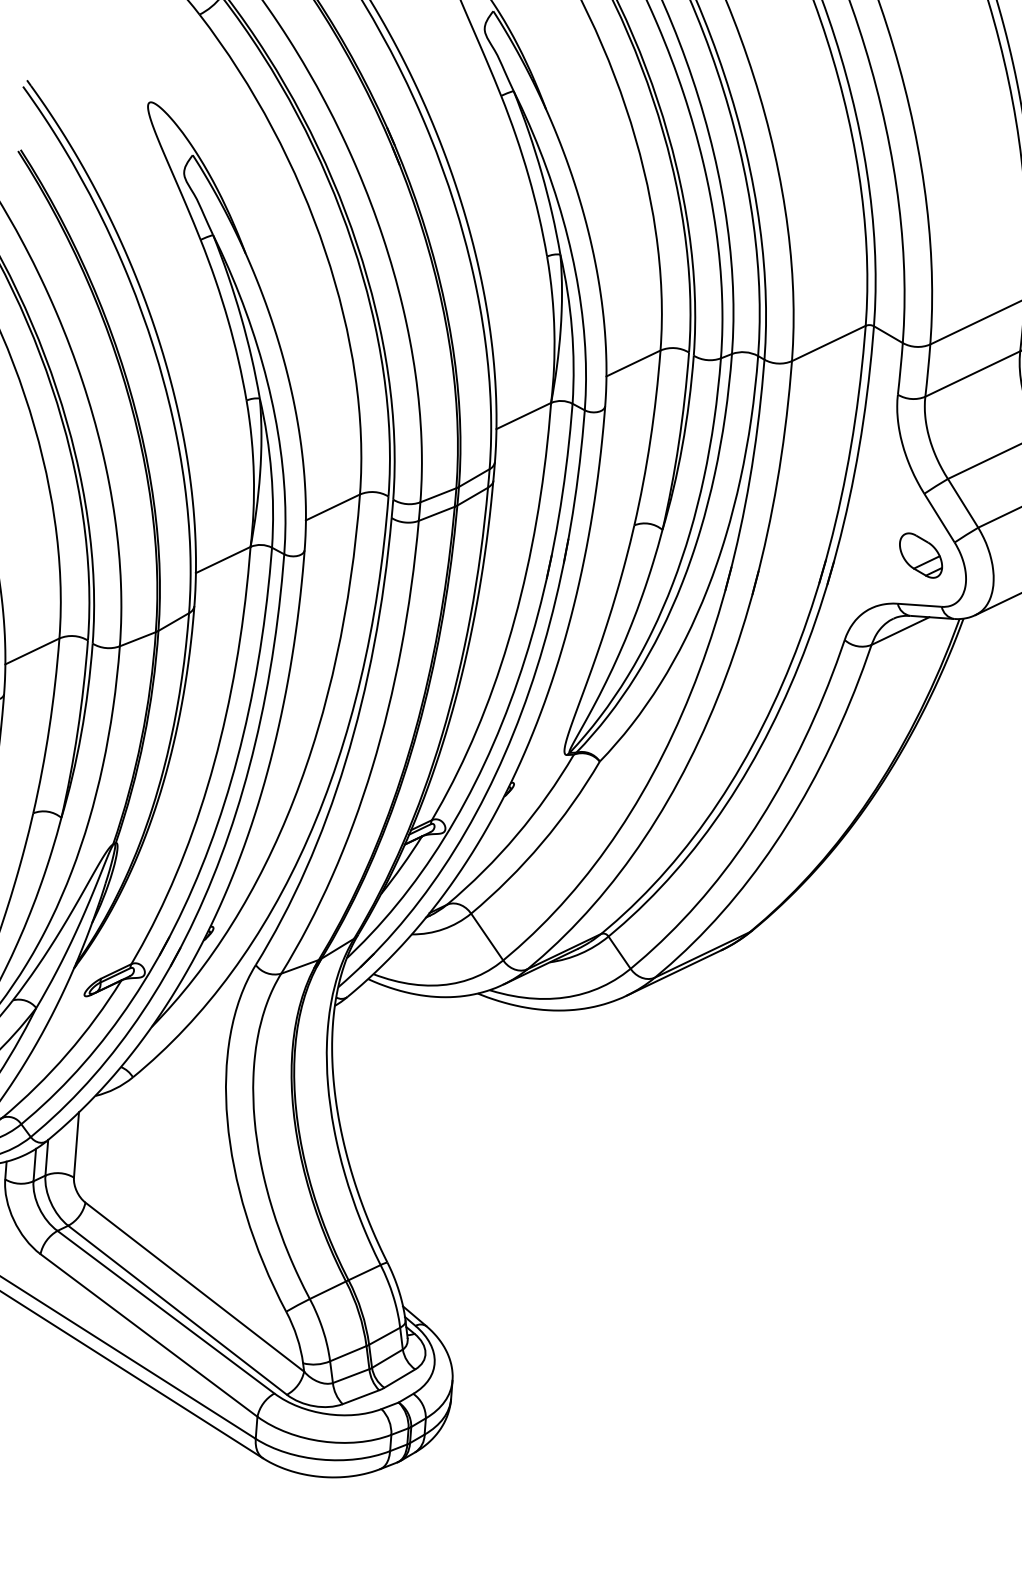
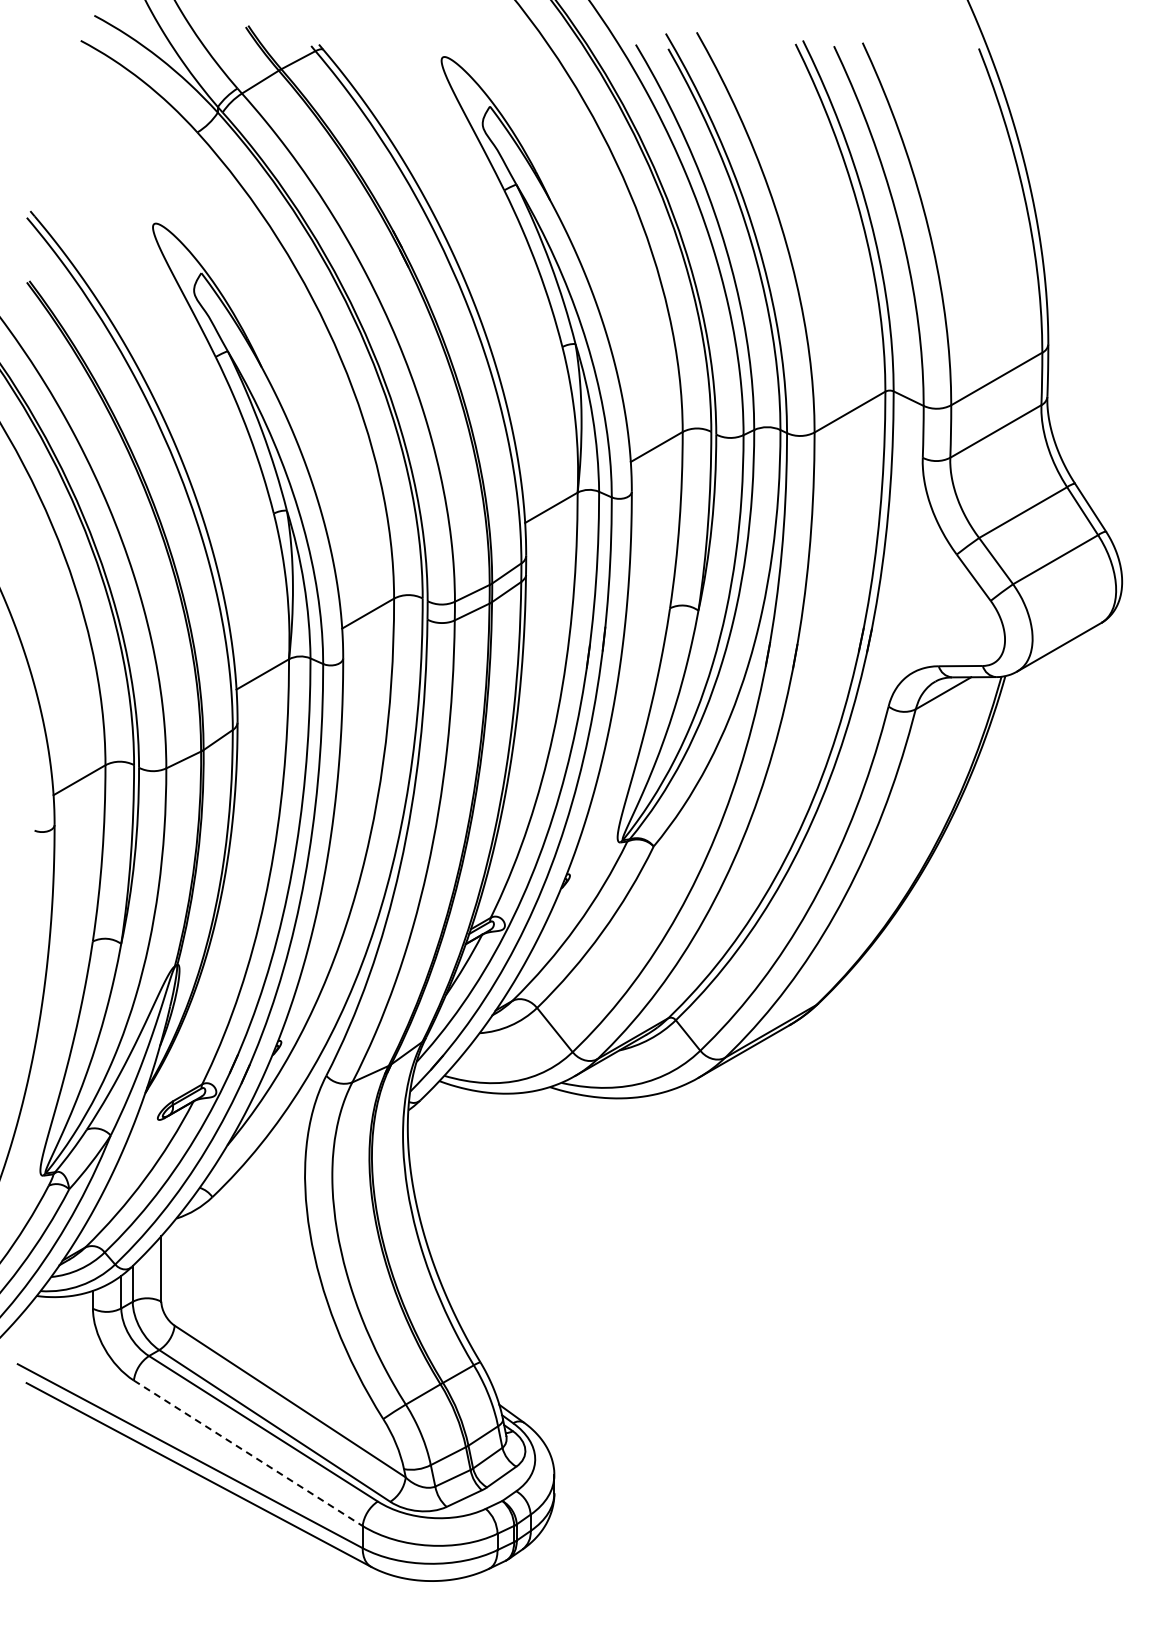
part: (921, 555) -> (958, 616), removed
line: (149, 1335) -> (248, 1453), solid -> dashed

